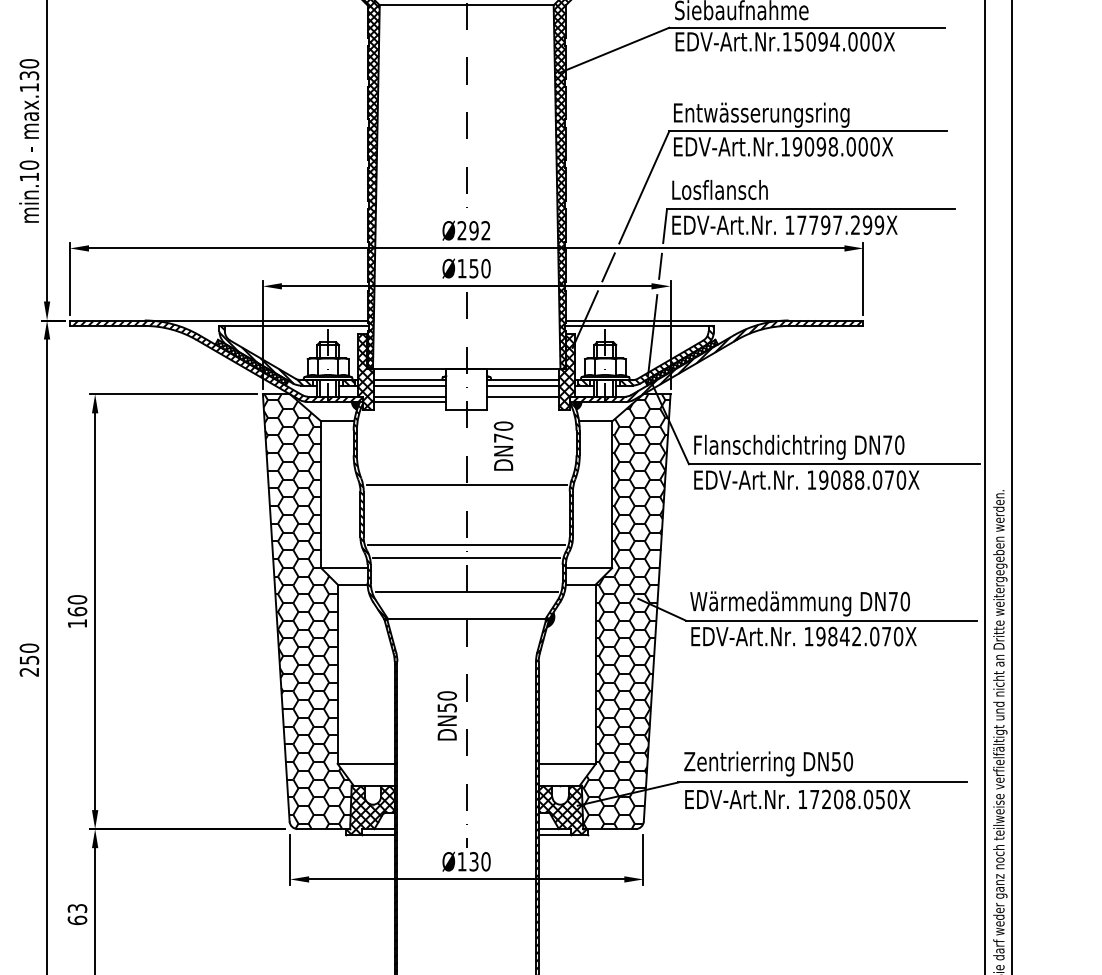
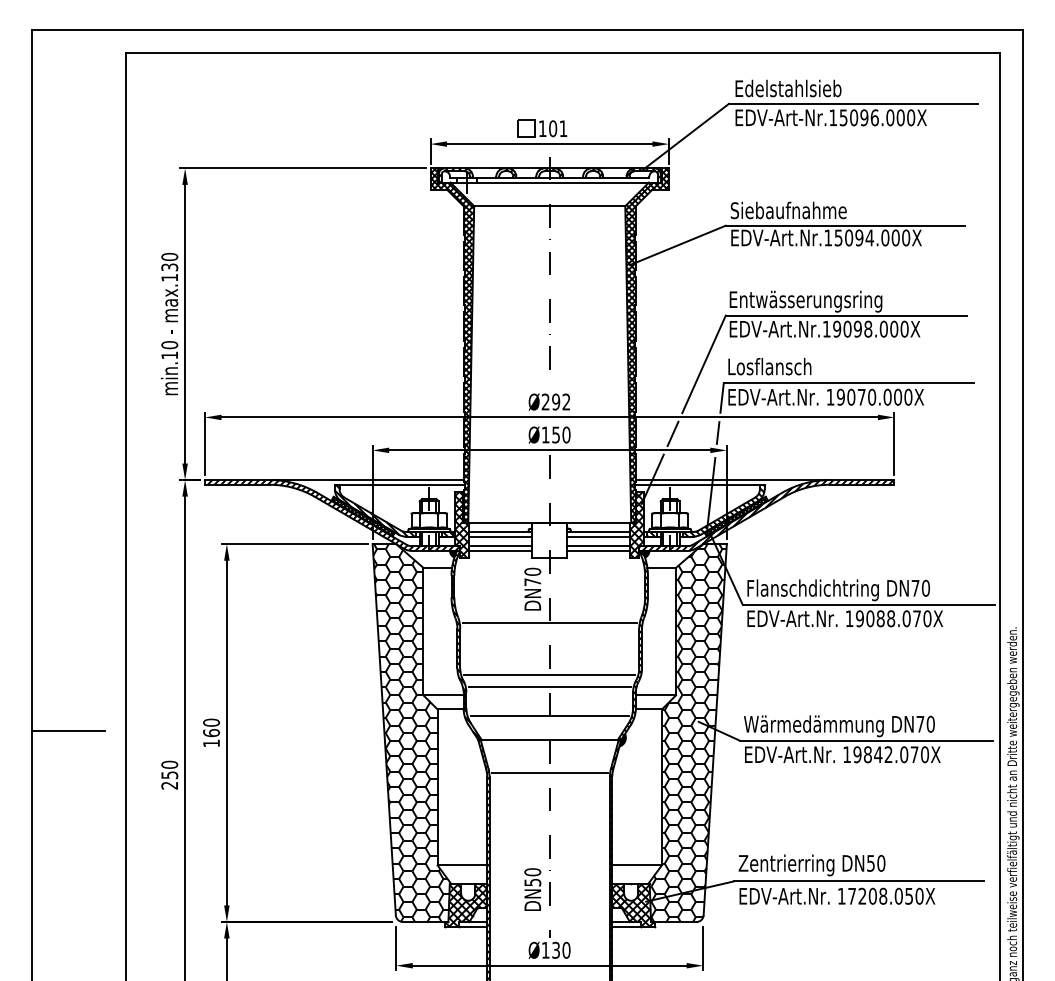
text: (840, 224) -> (874, 396), 17797.299X -> 19070.000X
line: (522, 401) -> (598, 550), added
text: (503, 445) -> (532, 588), moved
line: (466, 657) -> (549, 772), added
text: (446, 715) -> (532, 889), moved

